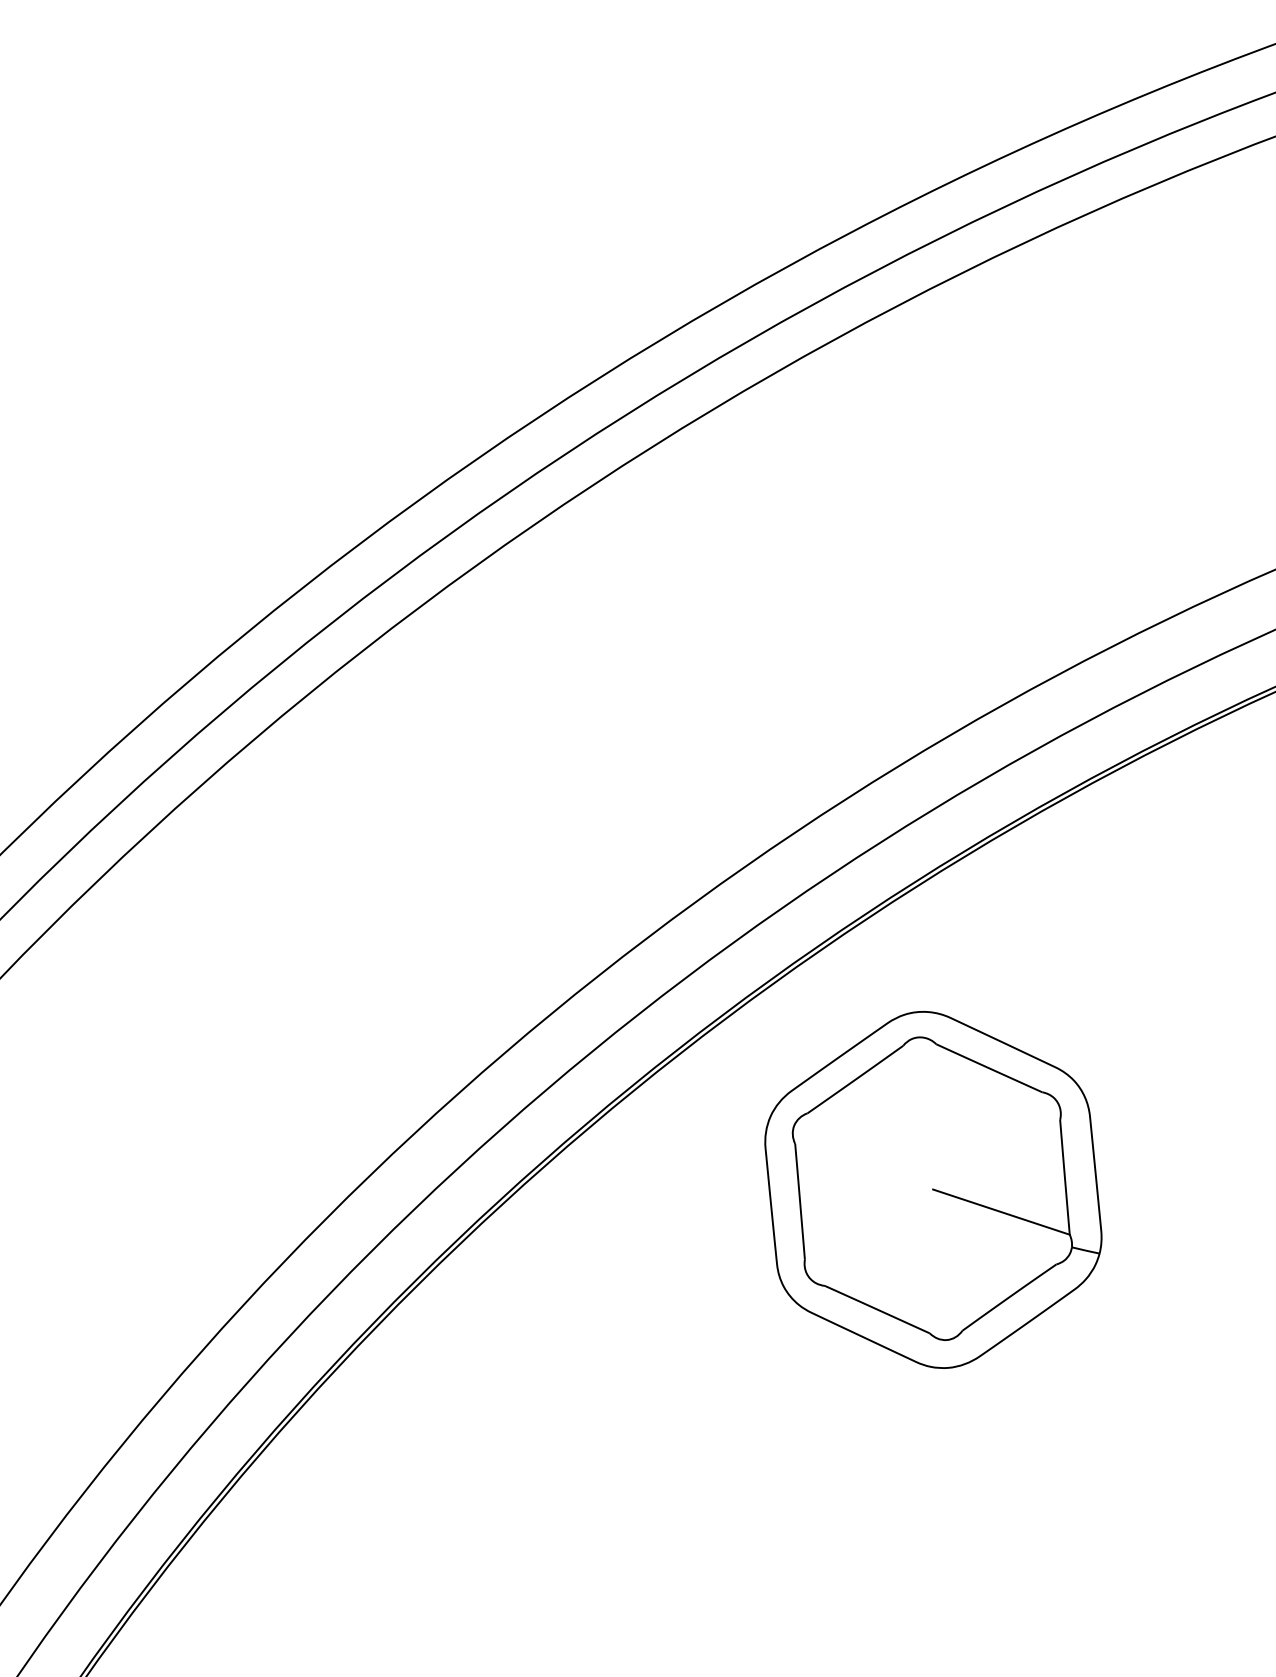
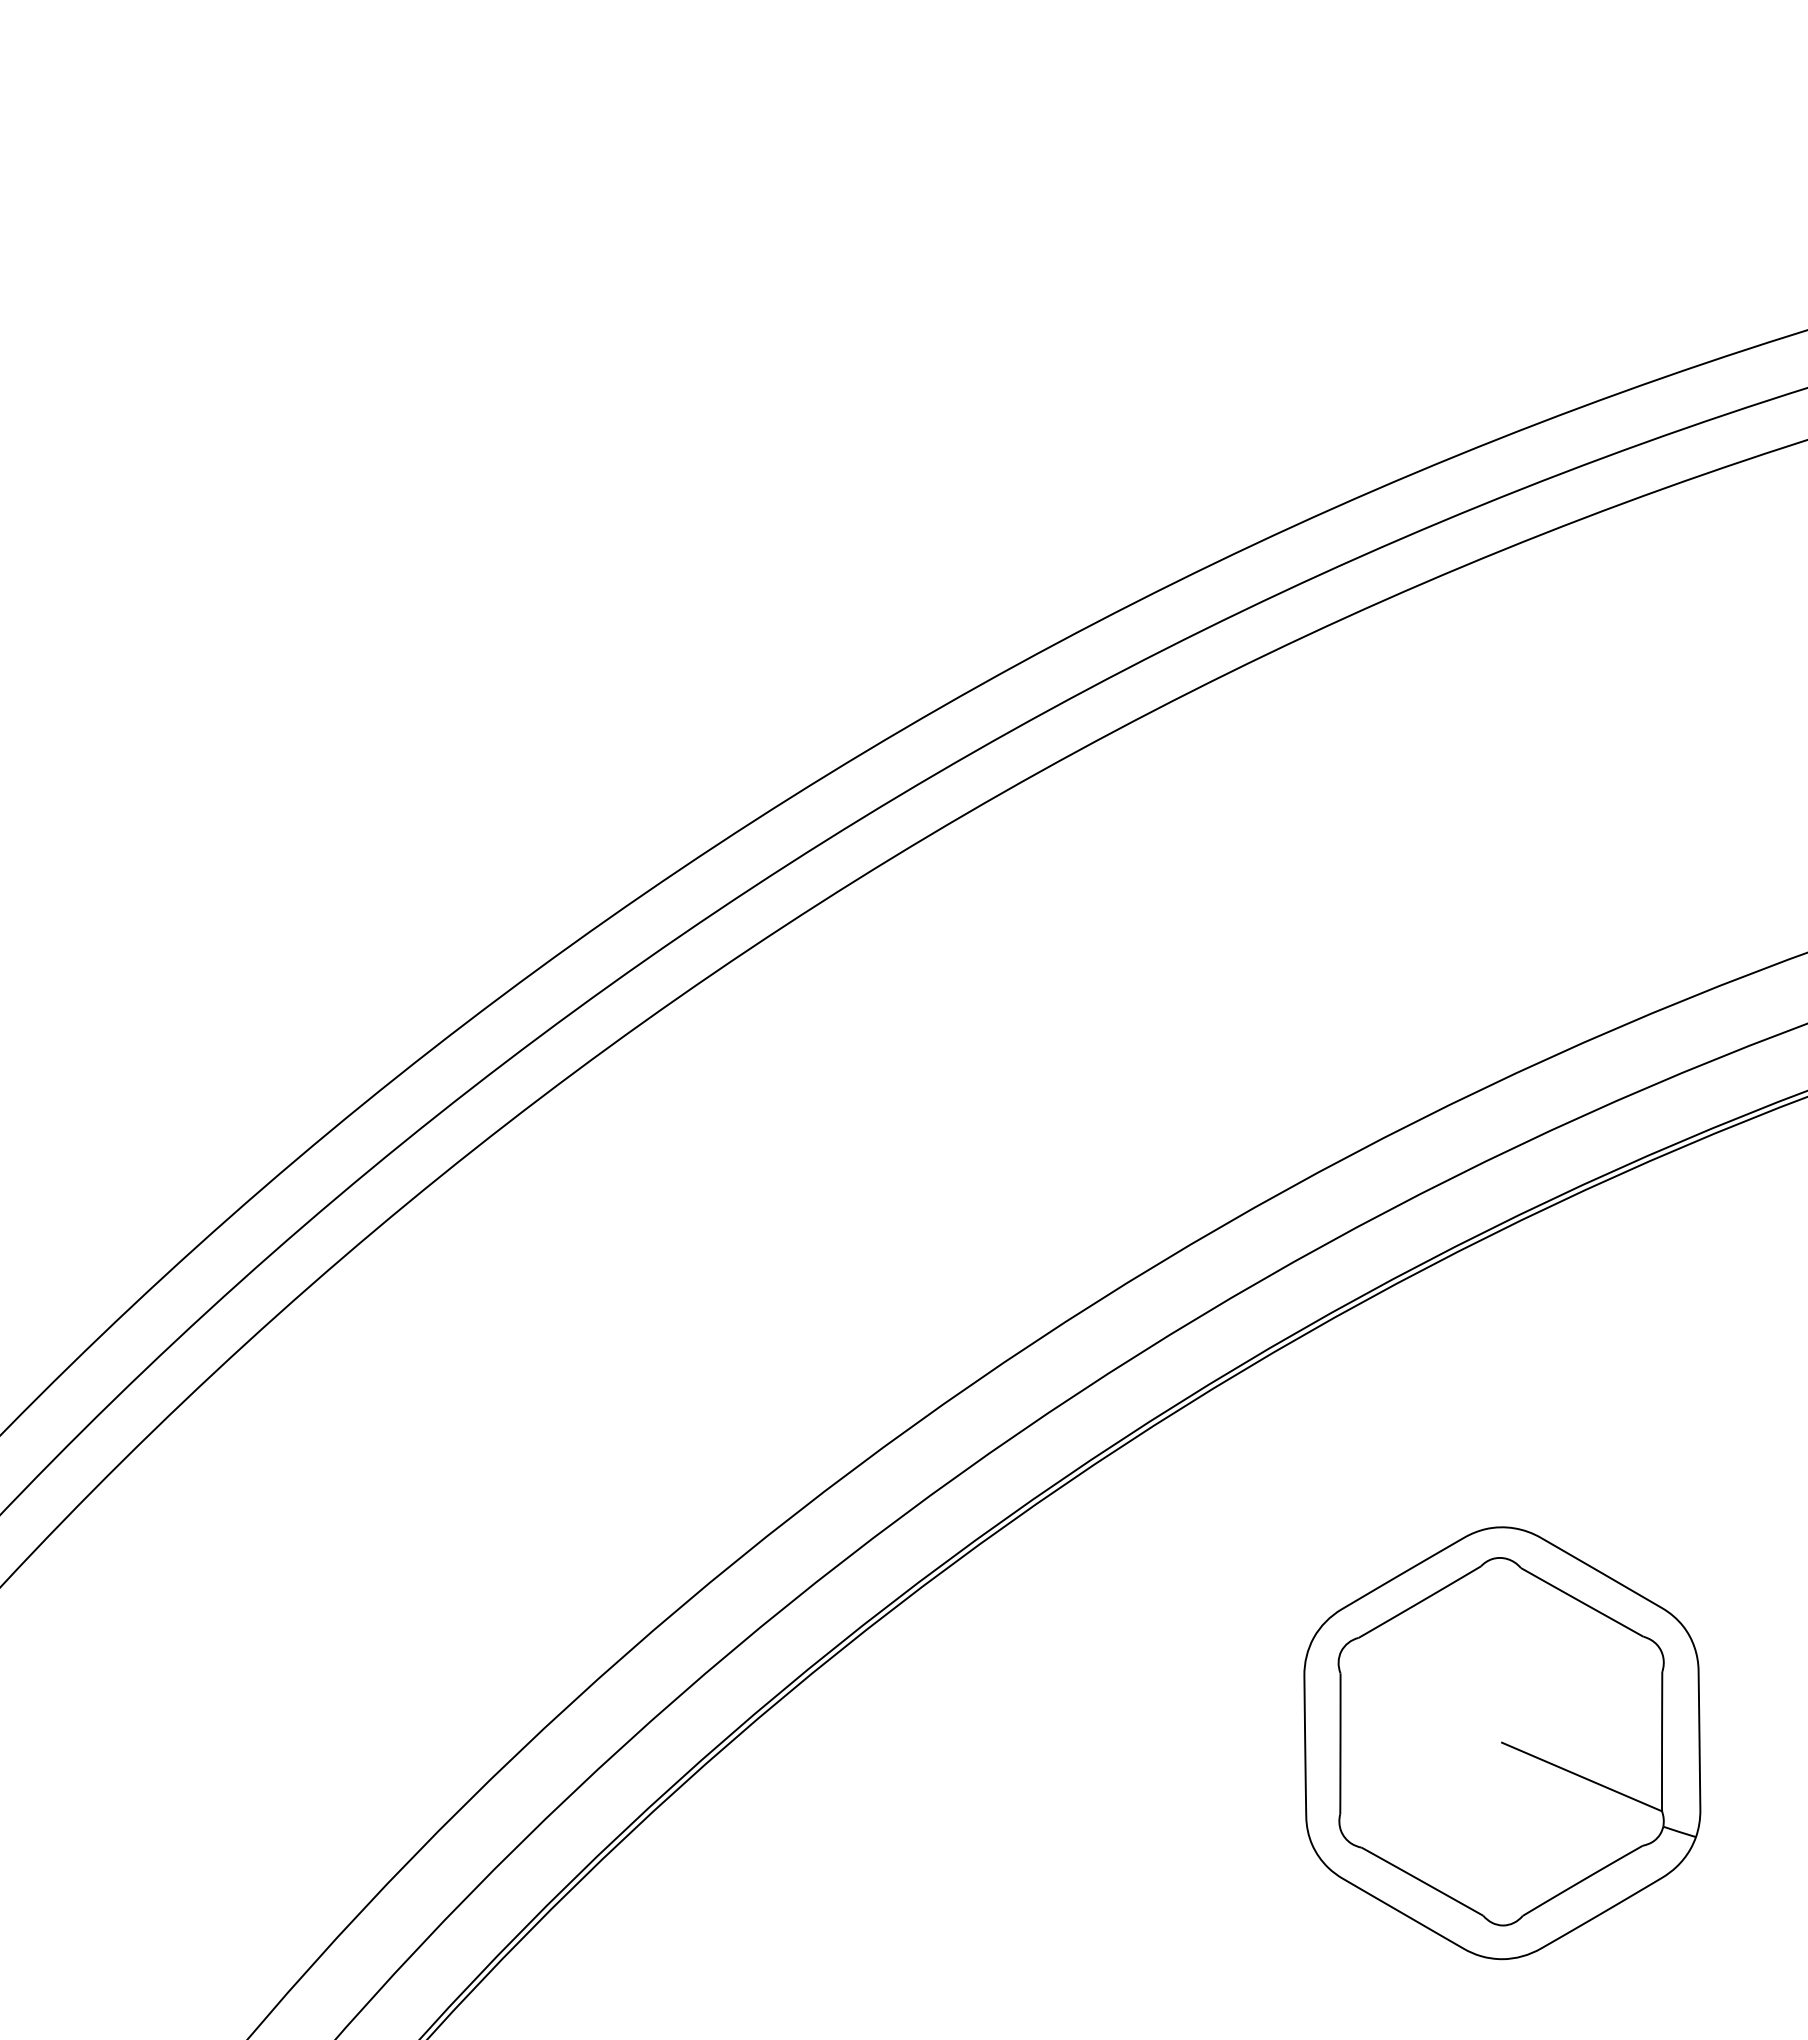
part: (933, 1190) -> (1502, 1743), moved

